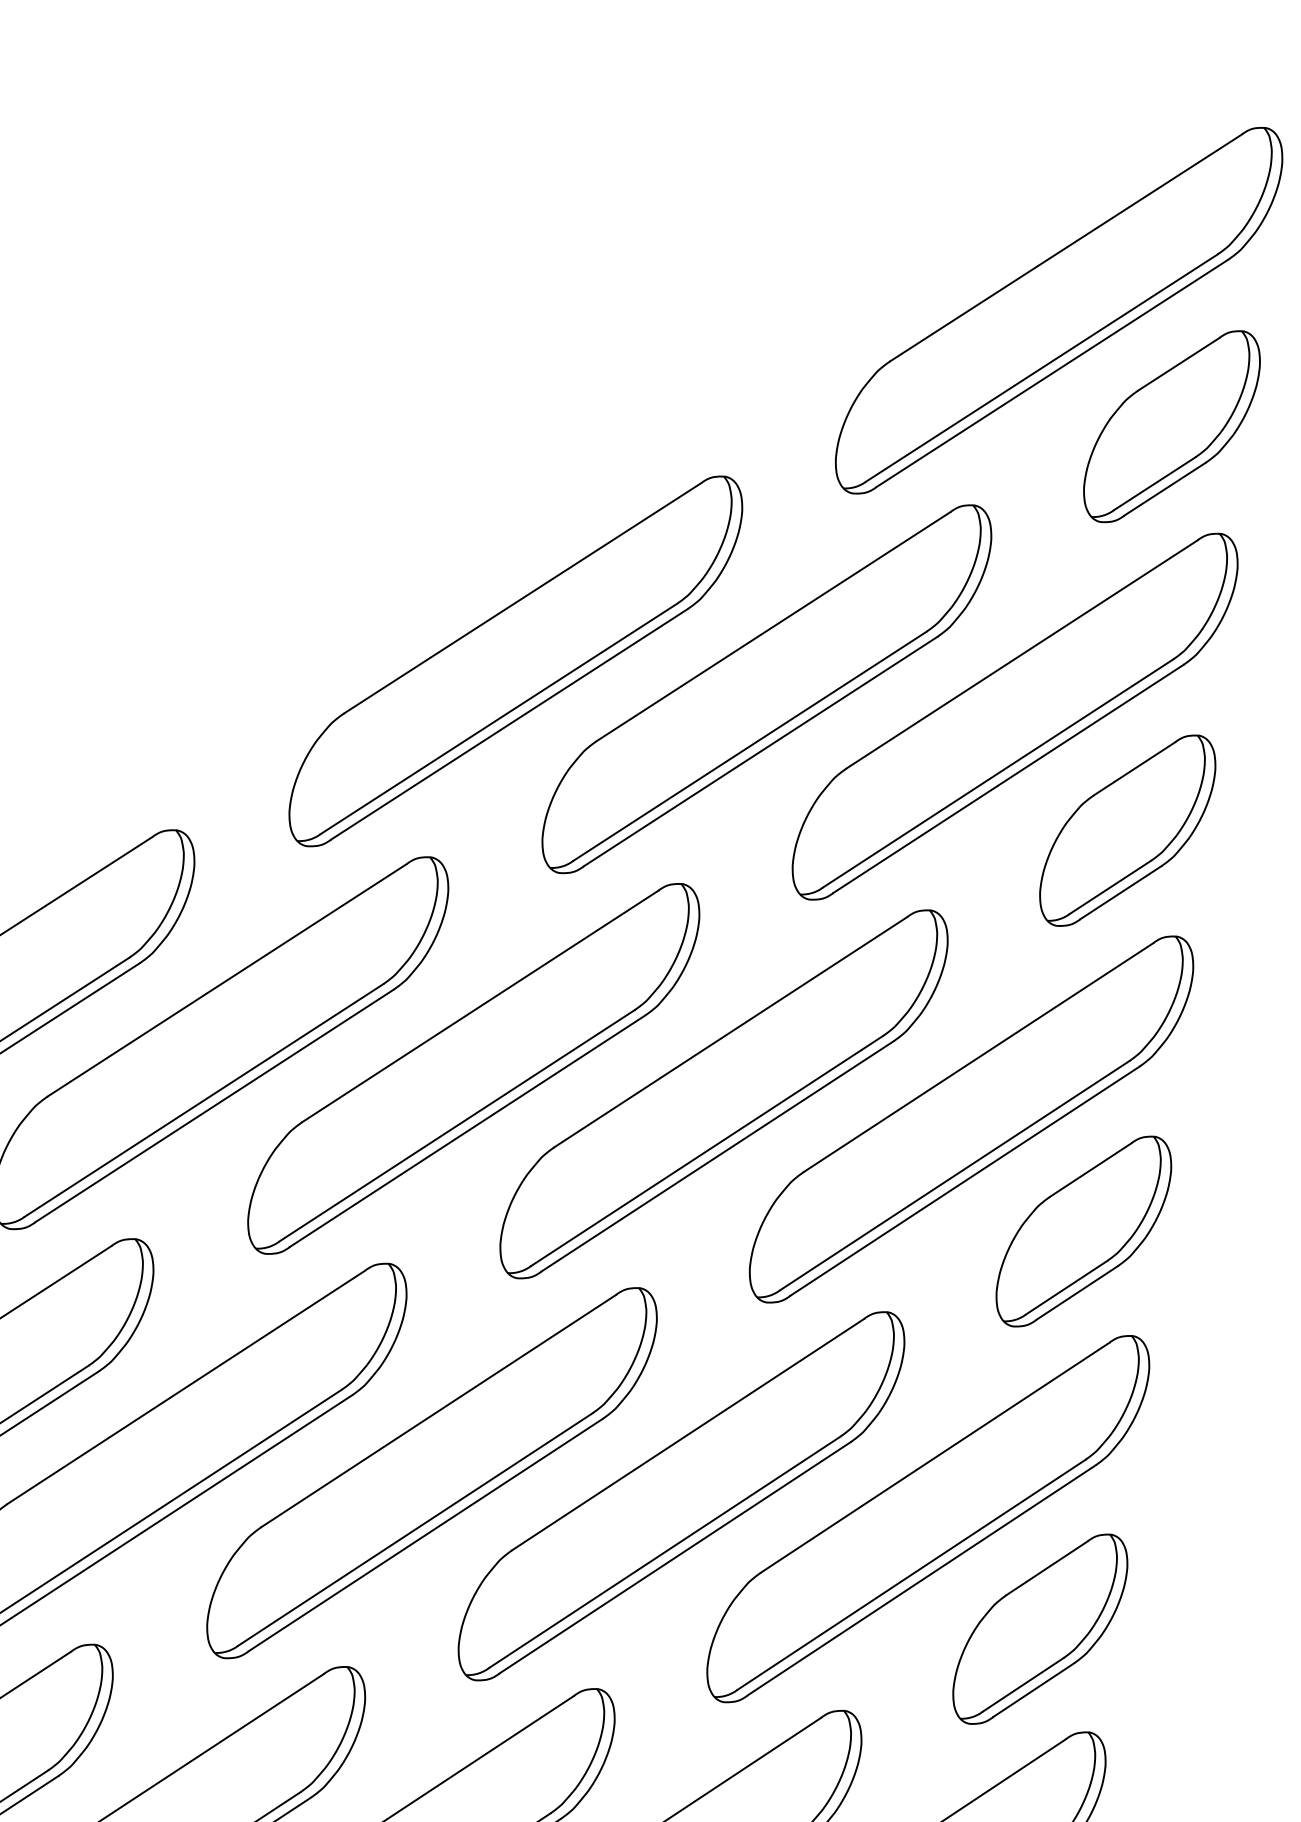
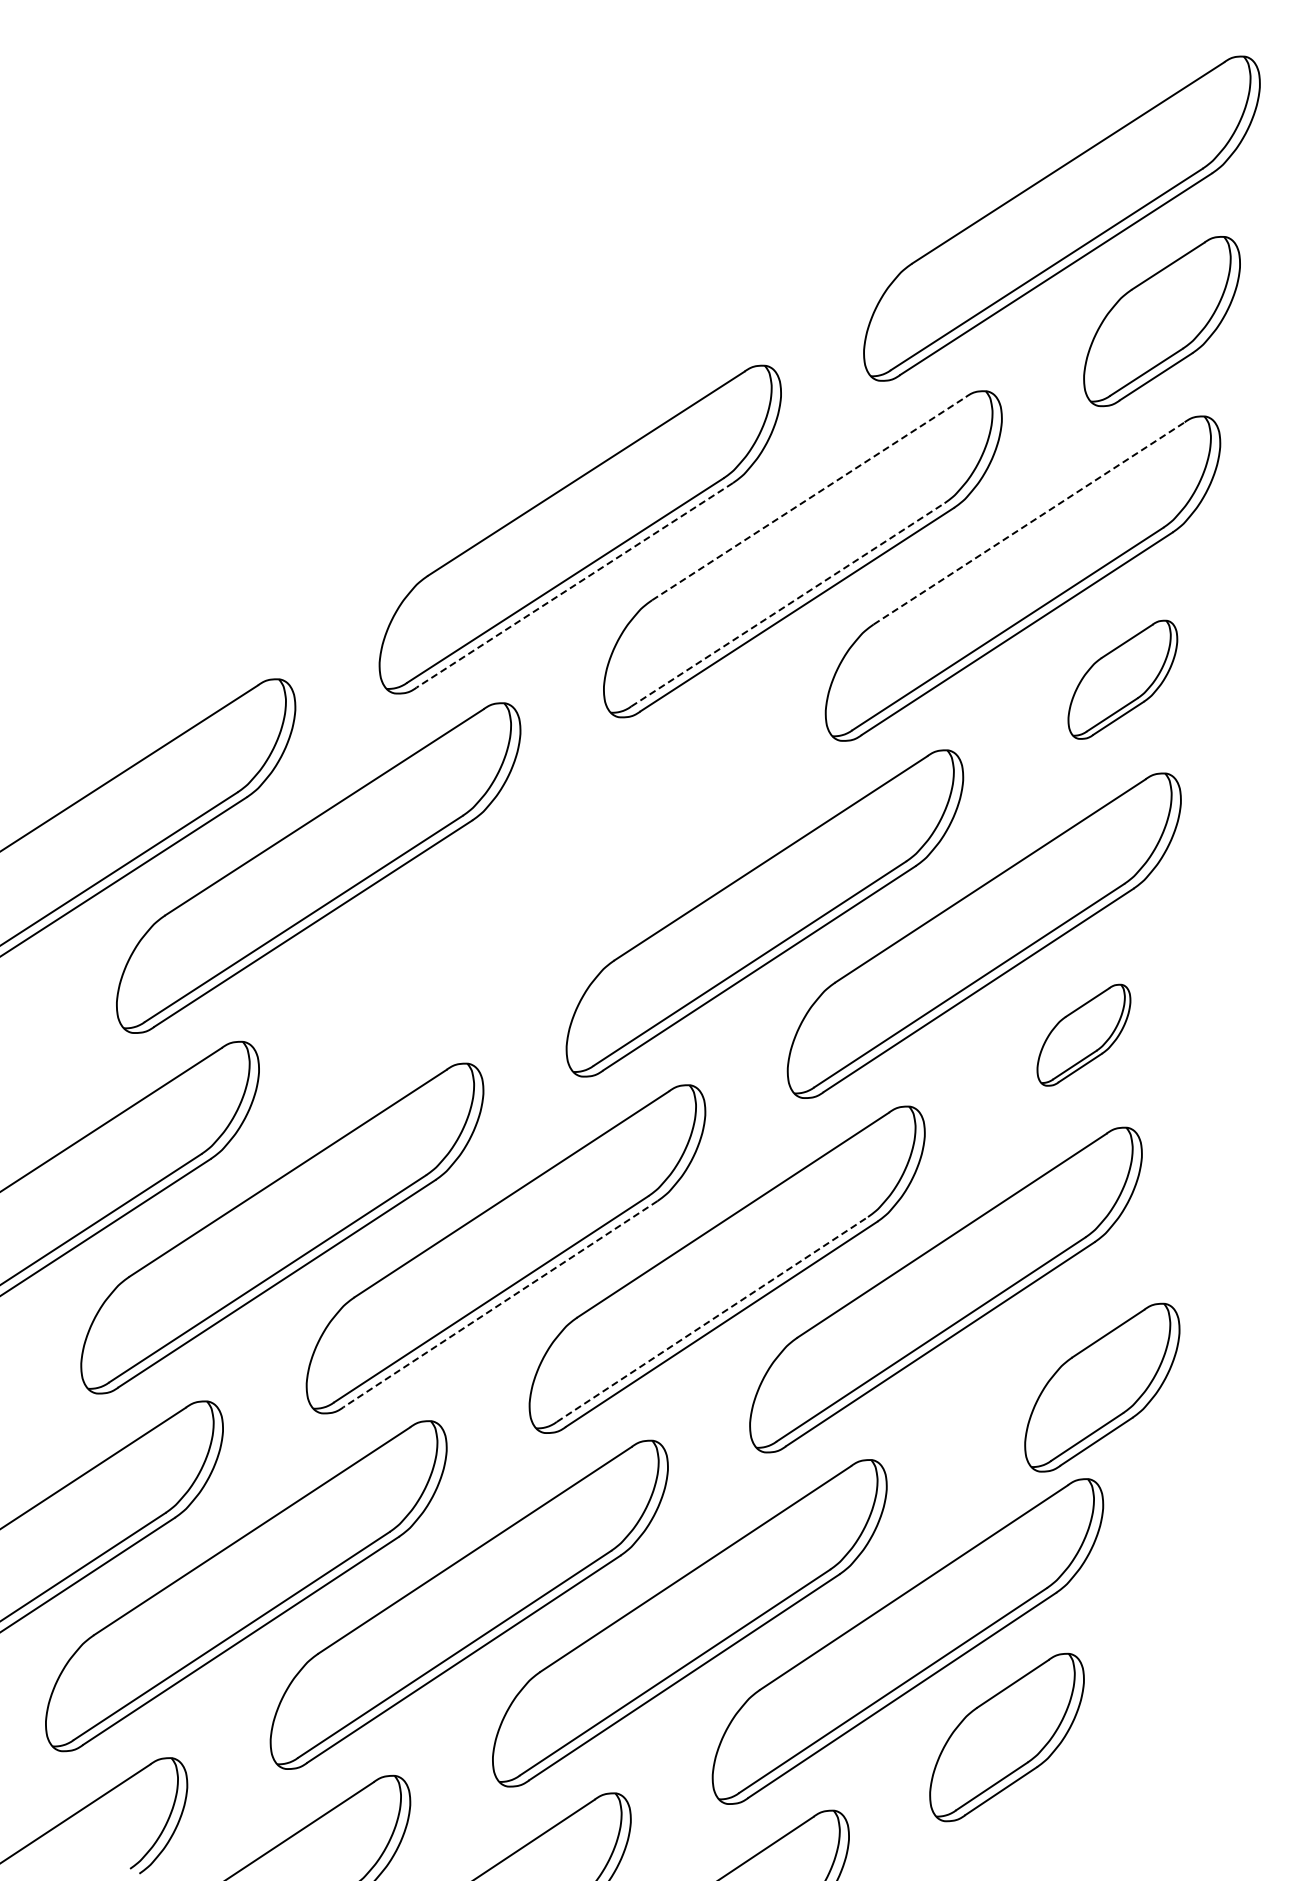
line: (773, 626) -> (808, 498), solid -> dashed
line: (1022, 654) -> (1029, 523), solid -> dashed
line: (509, 724) -> (574, 585), solid -> dashed
line: (749, 745) -> (787, 604), solid -> dashed
part: (1127, 830) -> (1122, 679), size x0.7
part: (473, 1068) -> (542, 890), removed
part: (1083, 1231) -> (1083, 1035), size x0.6
line: (425, 1535) -> (500, 1304), solid -> dashed
line: (664, 1552) -> (712, 1319), solid -> dashed
part: (1040, 1629) -> (1102, 1387), moved

